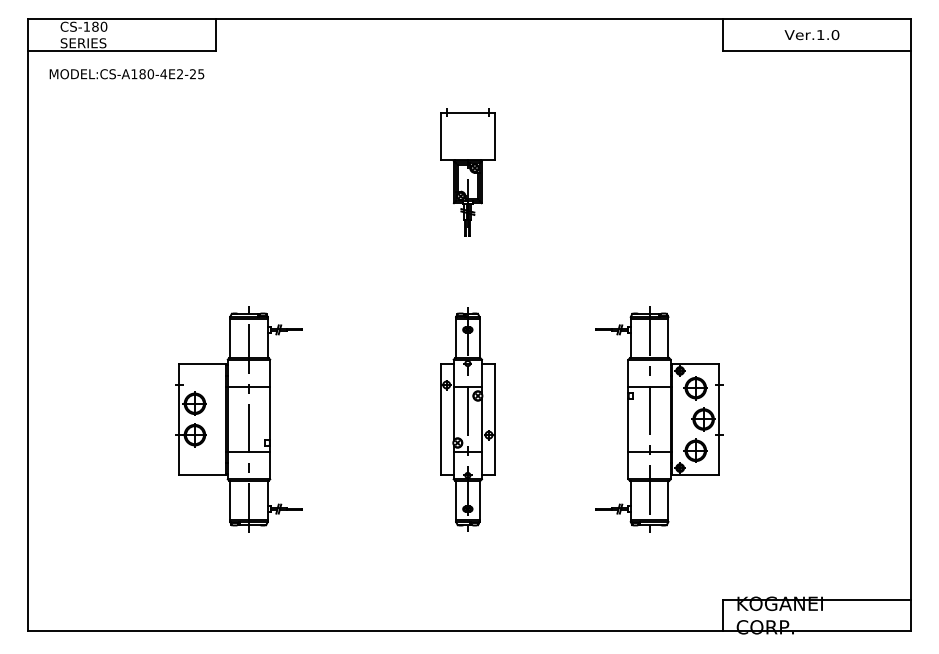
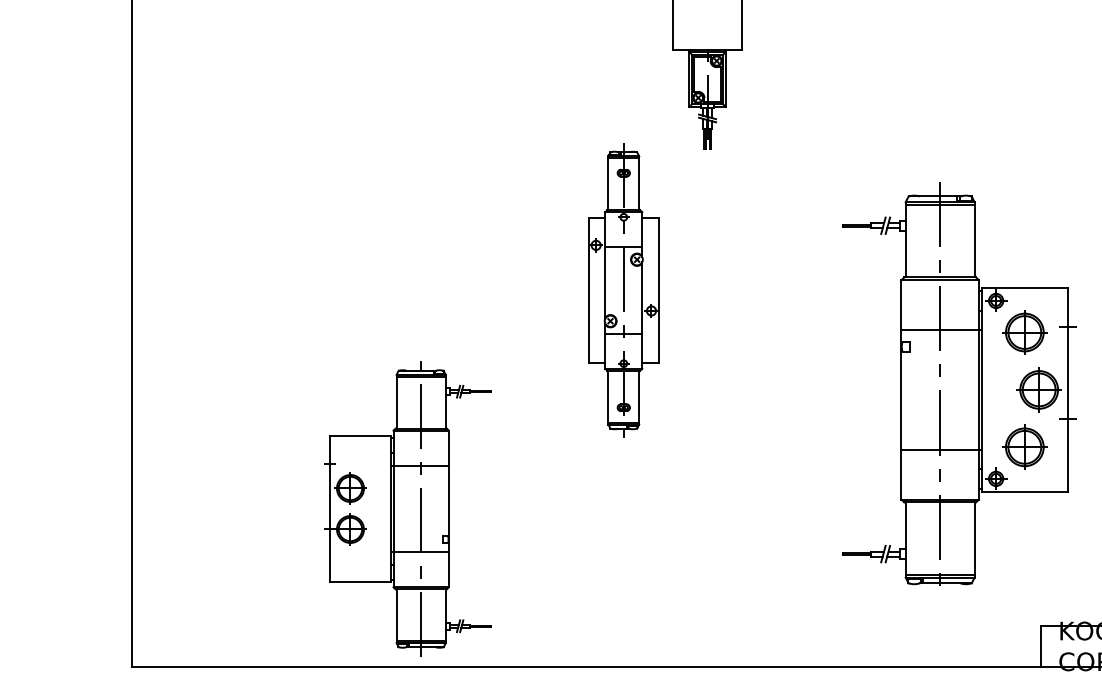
part: (238, 419) -> (407, 508), moved
part: (467, 419) -> (623, 290), moved
part: (659, 419) -> (958, 389), size x1.4

